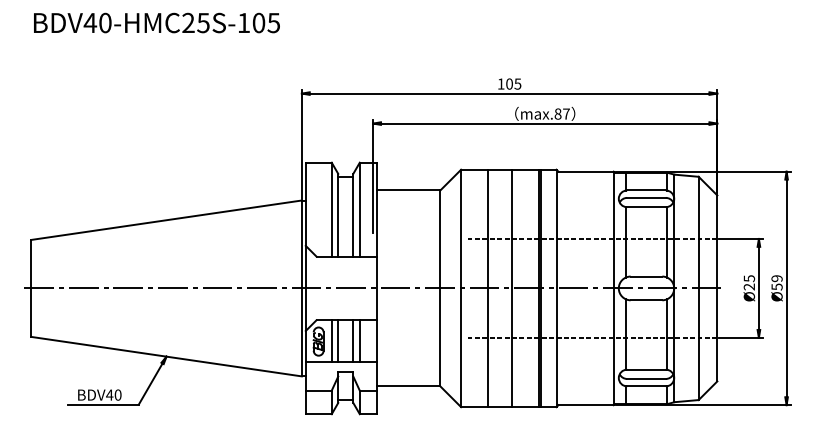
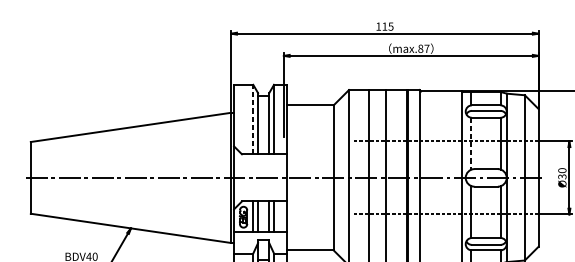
text: (509, 83) -> (384, 26), 105 -> 115
line: (331, 209) -> (253, 119), solid -> dashed
line: (625, 242) -> (470, 143), solid -> dashed
text: (749, 282) -> (562, 173), 25 -> 30

